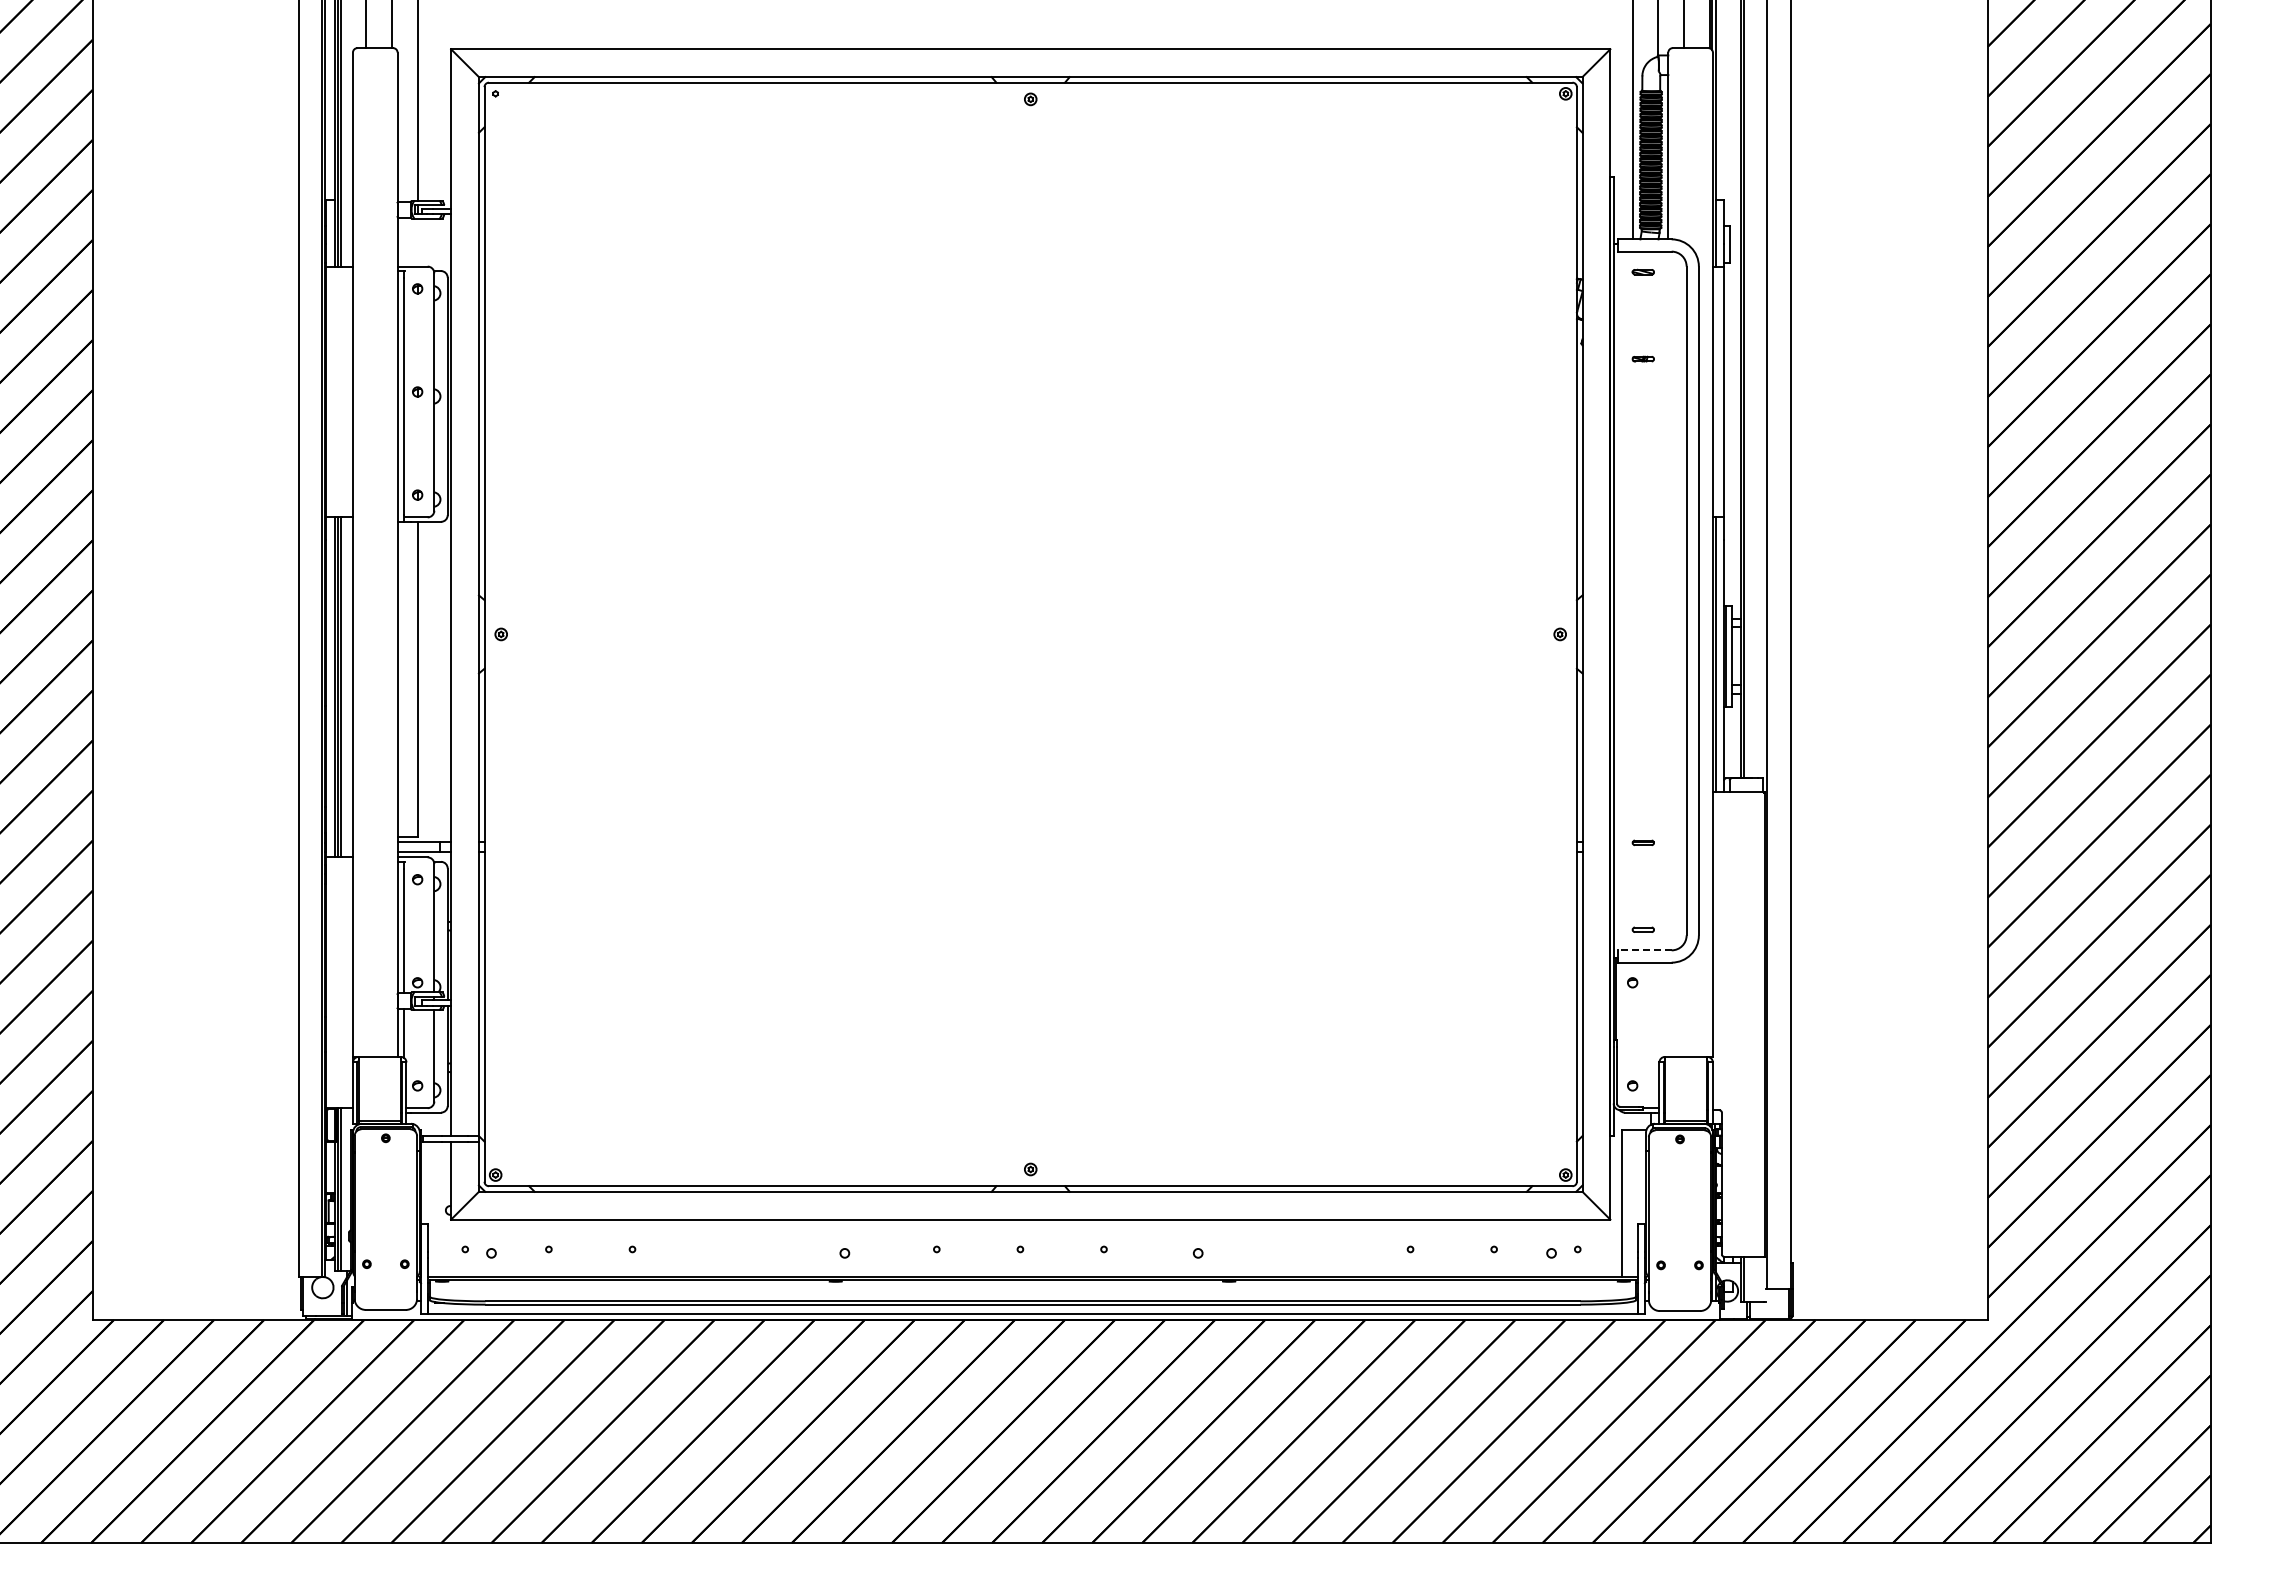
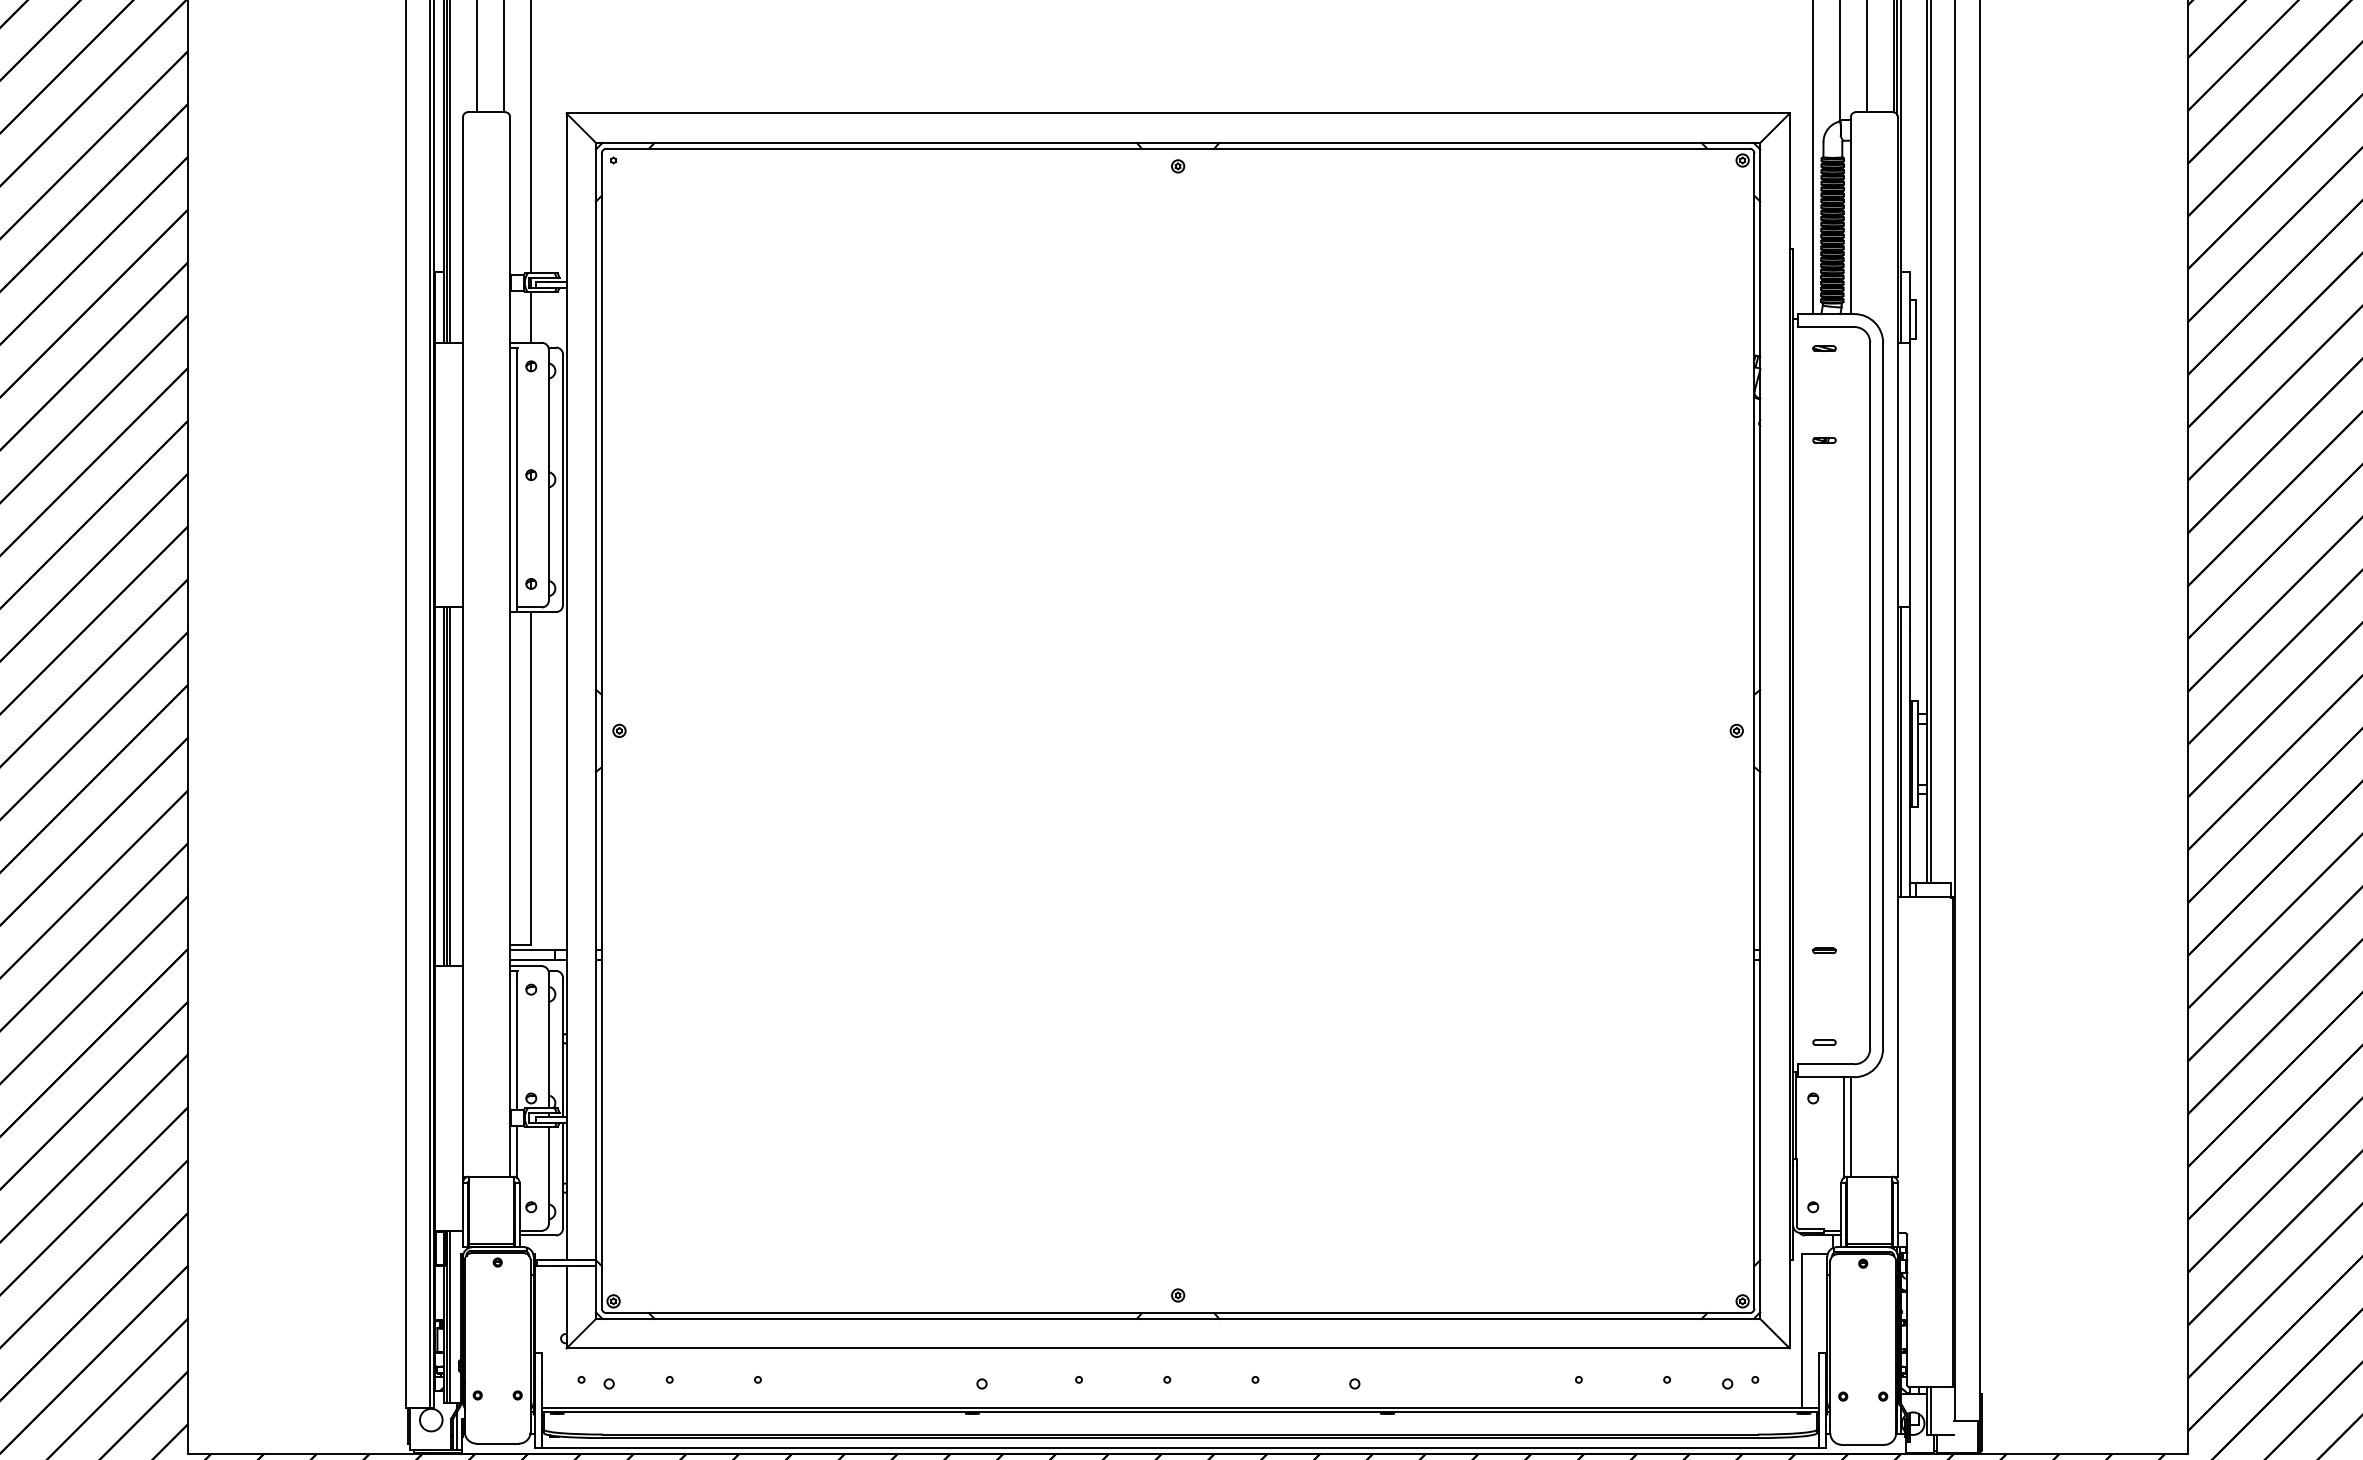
line: (417, 242) -> (531, 317), added
line: (1644, 950) -> (1825, 1064), dashed -> solid
line: (1668, 1009) -> (1851, 1126), added
line: (1661, 1010) -> (1843, 1127), added

